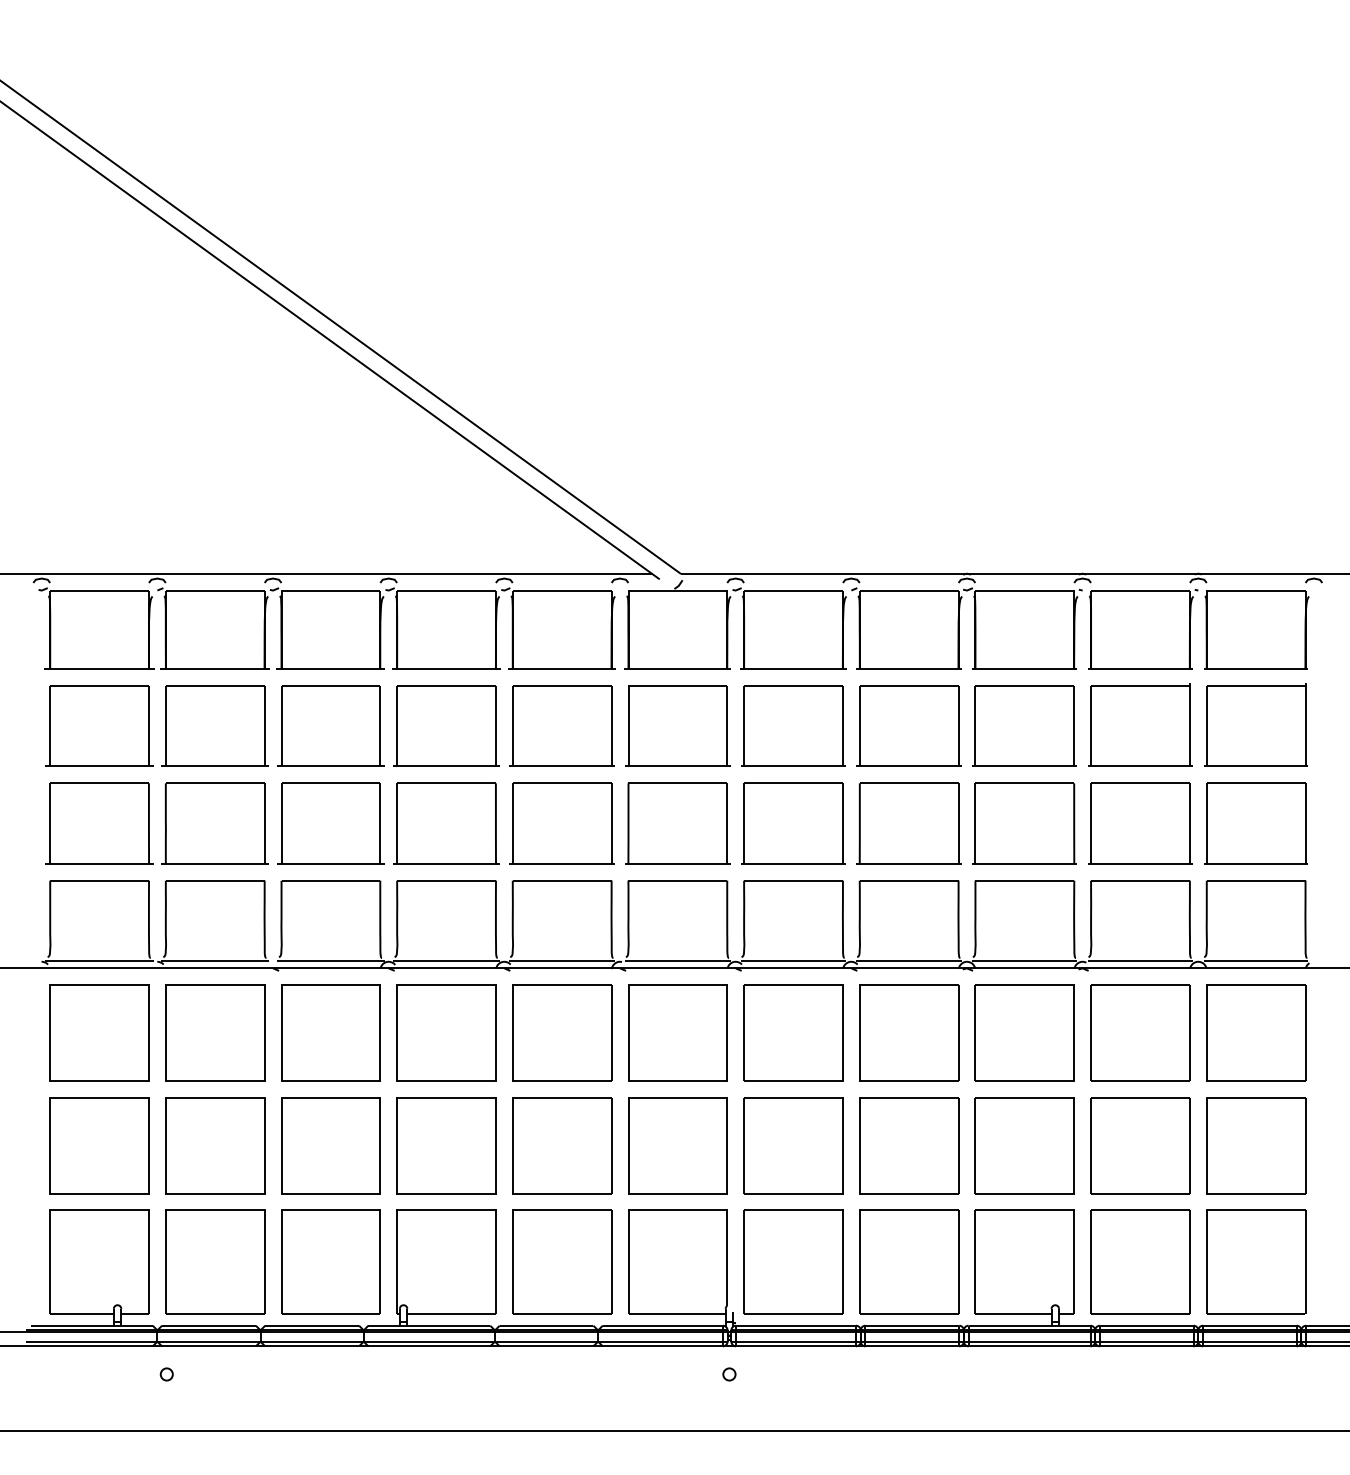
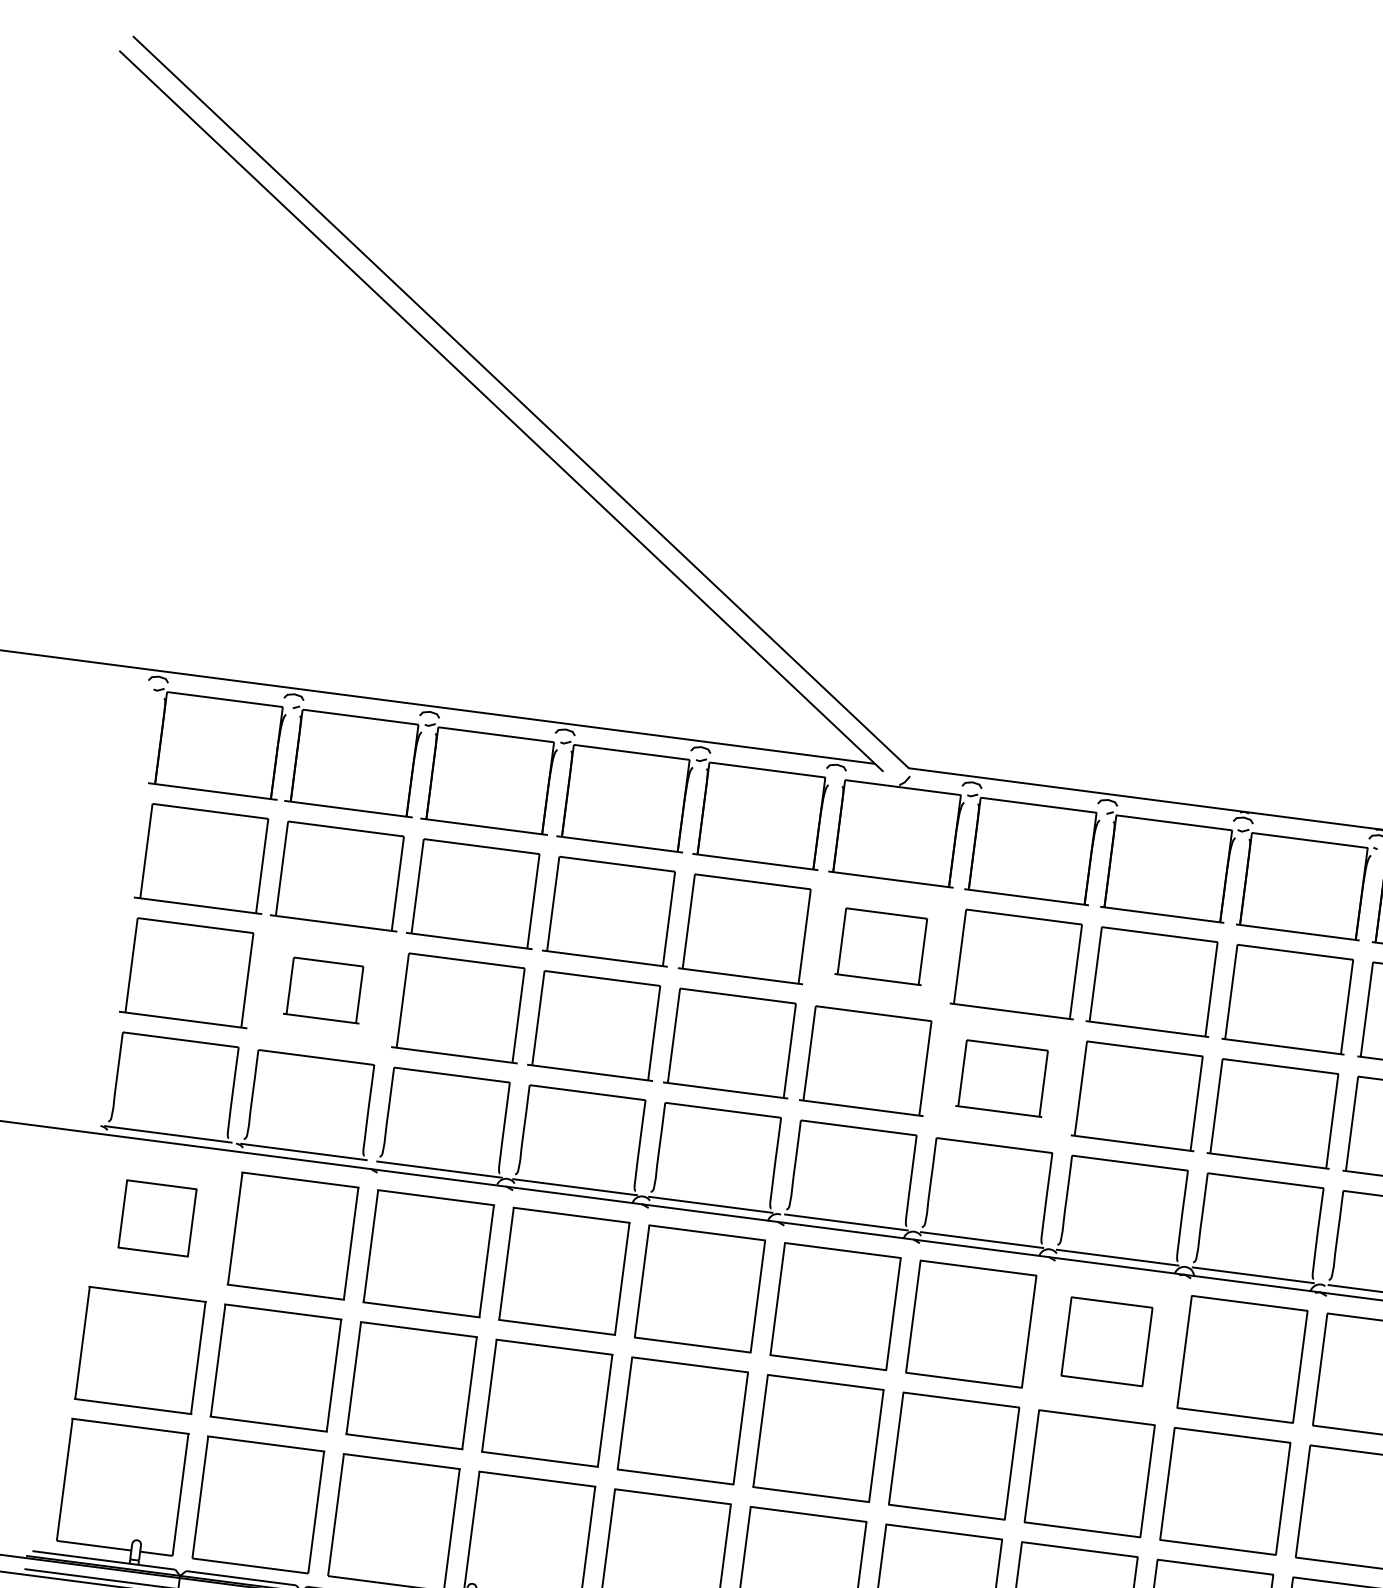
part: (677, 725) -> (882, 945), size x0.7
part: (214, 823) -> (324, 990), size x0.6
part: (793, 823) -> (1003, 1078), size x0.7
part: (99, 1032) -> (157, 1217), size x0.6
part: (909, 1032) -> (1107, 1341), size x0.7

